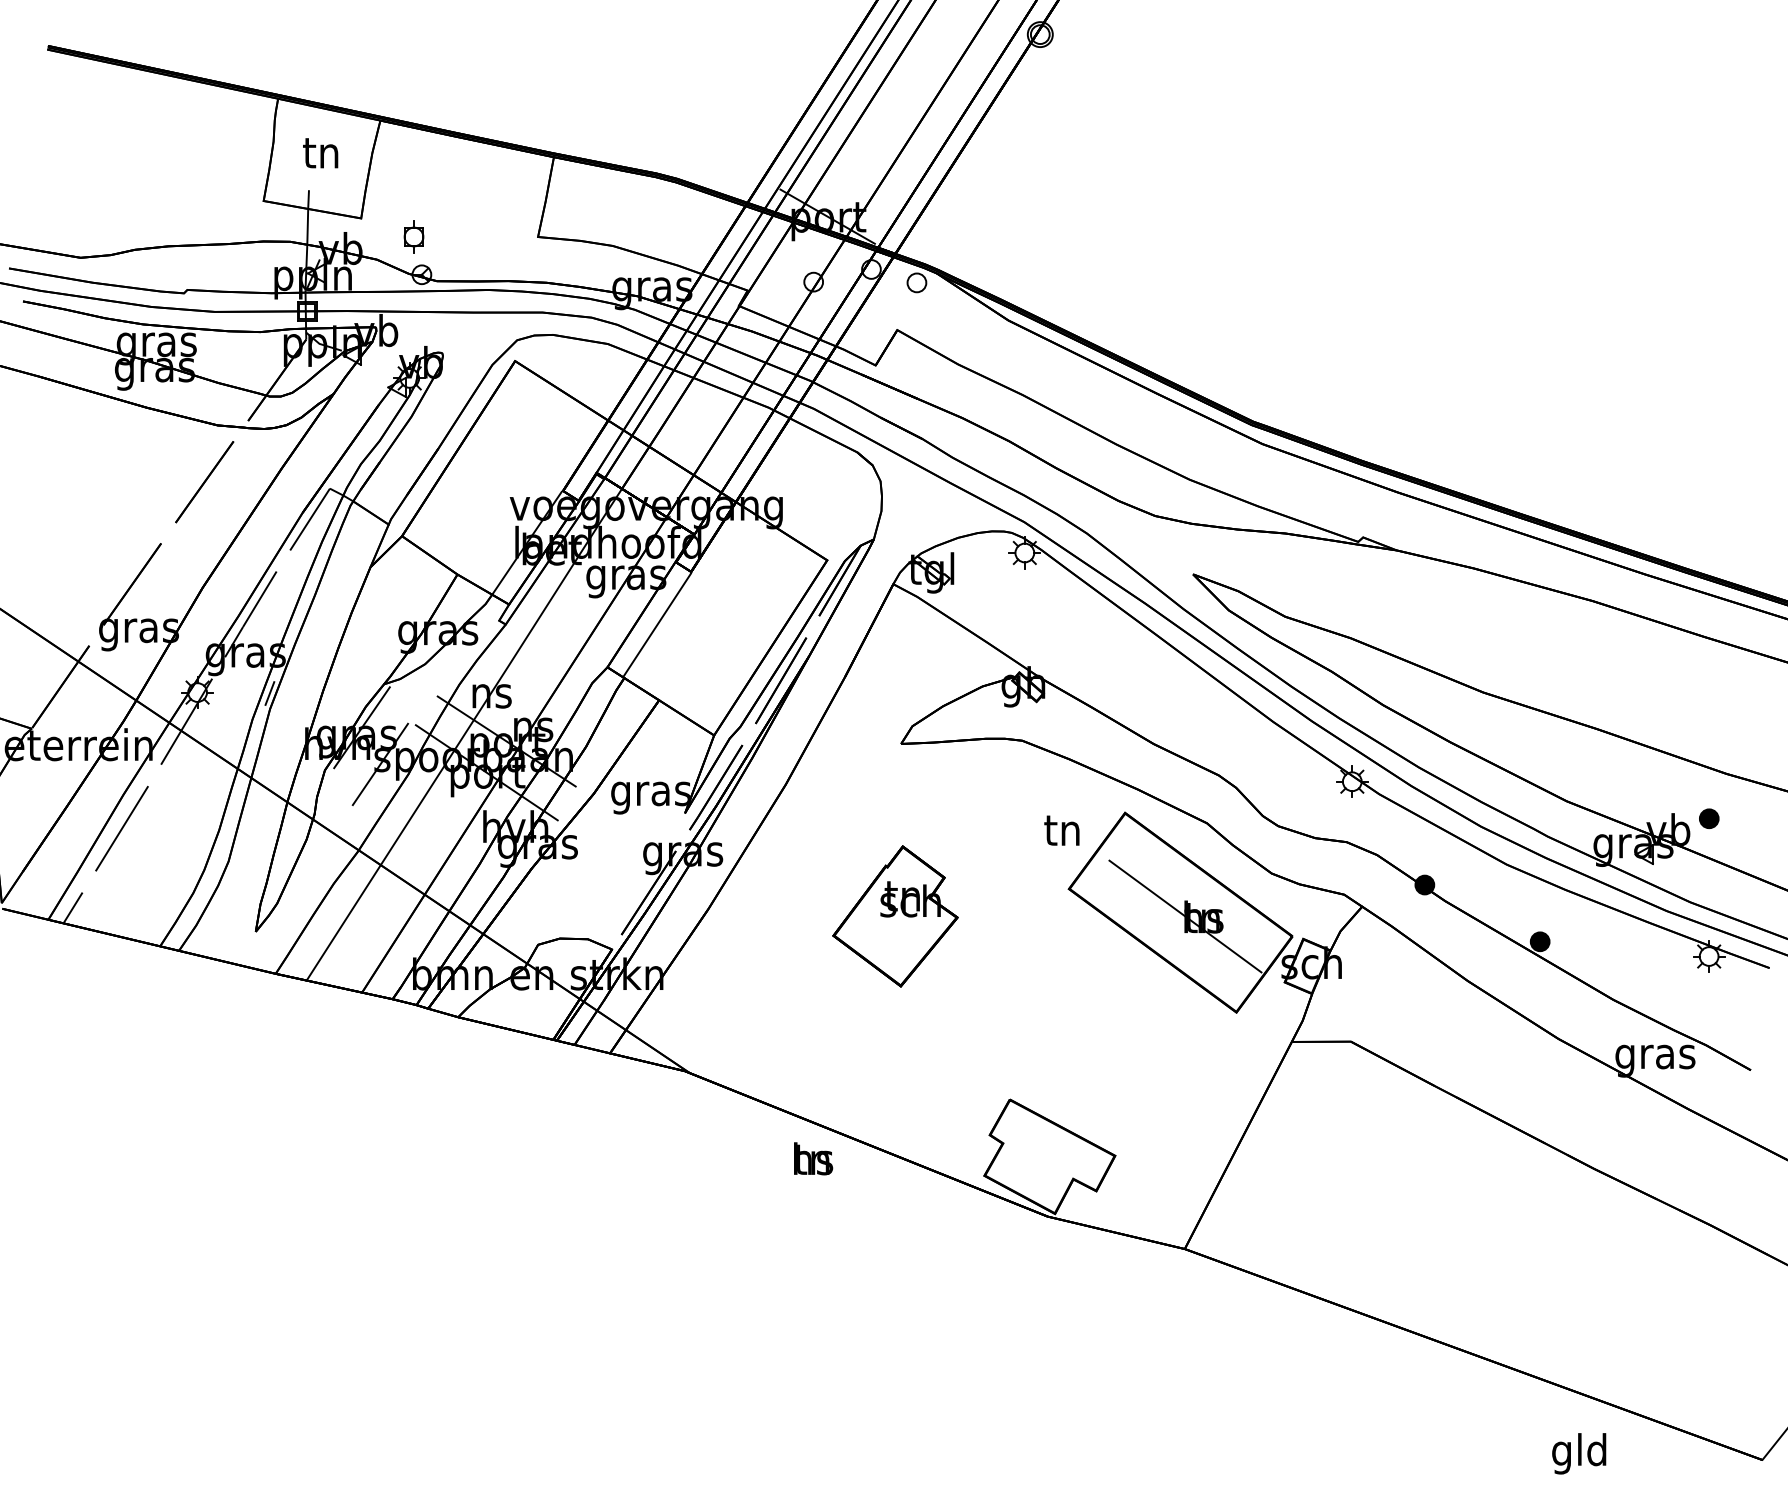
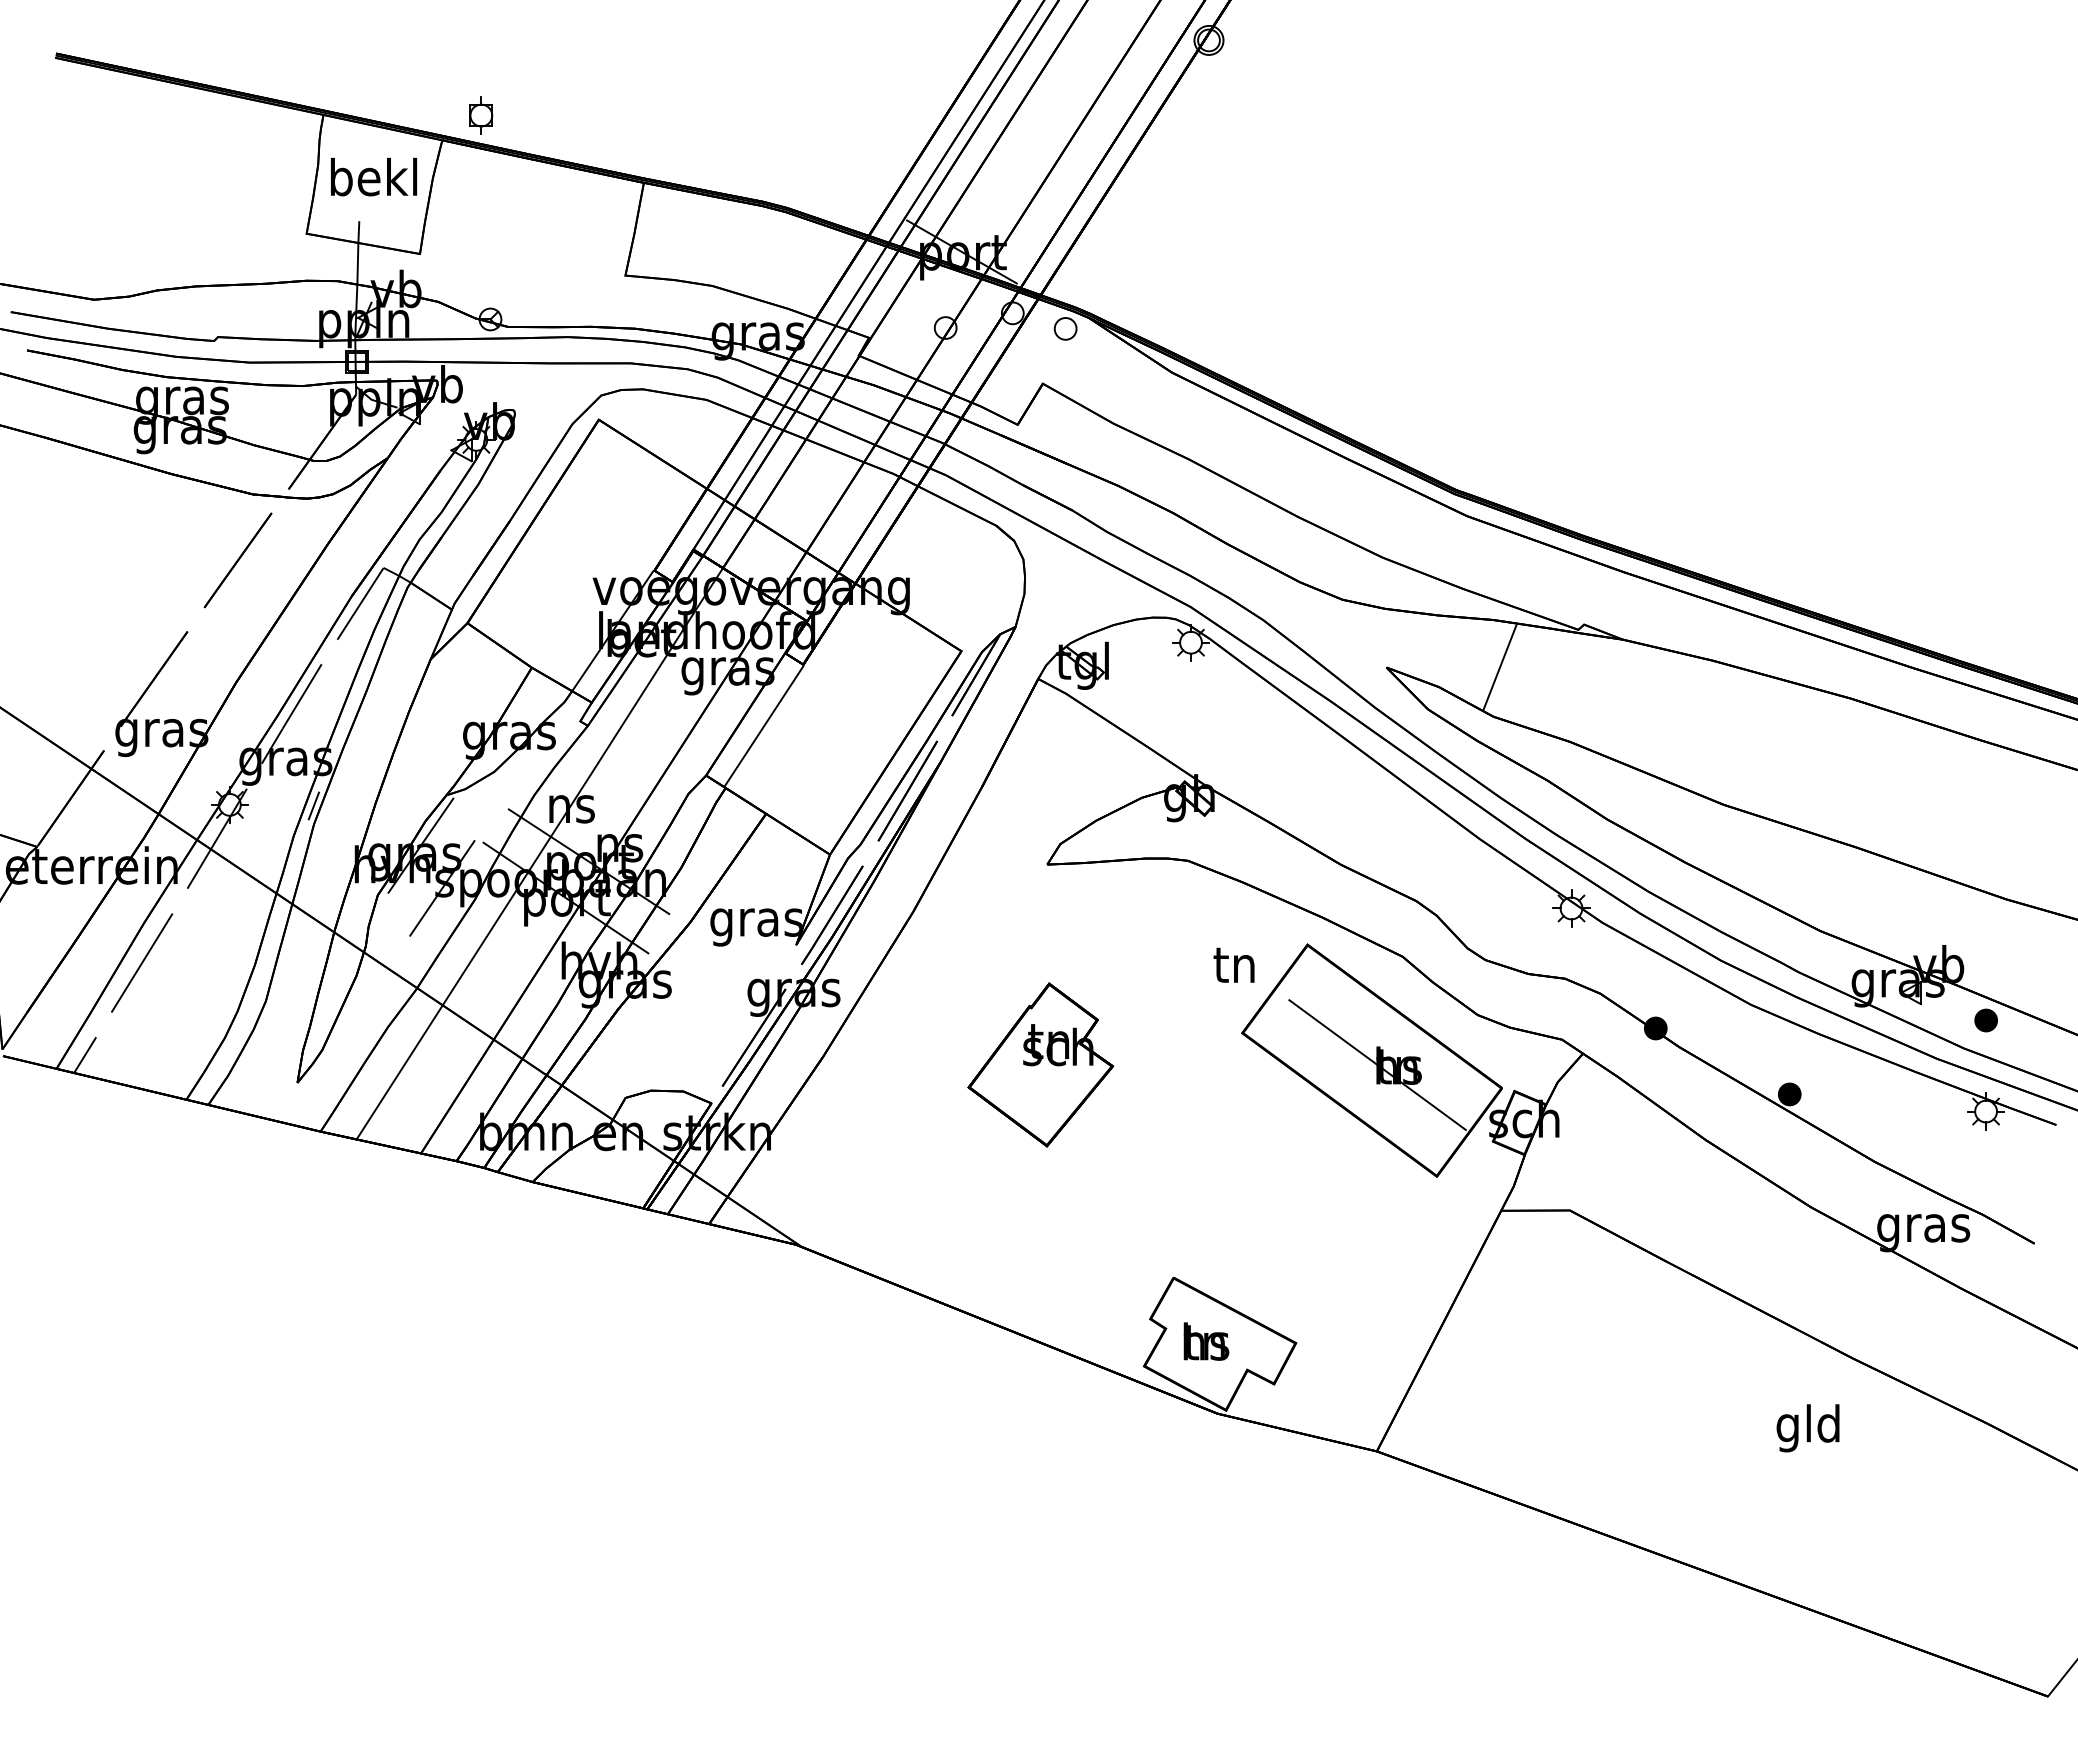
text: (322, 151) -> (374, 176), tn -> bekl
part: (414, 236) -> (481, 115), moved
line: (1290, 574) -> (1499, 667), added
part: (1708, 818) -> (1985, 1020), moved
text: (813, 1158) -> (1206, 1341), moved
text: (1578, 1453) -> (1807, 1428), moved

